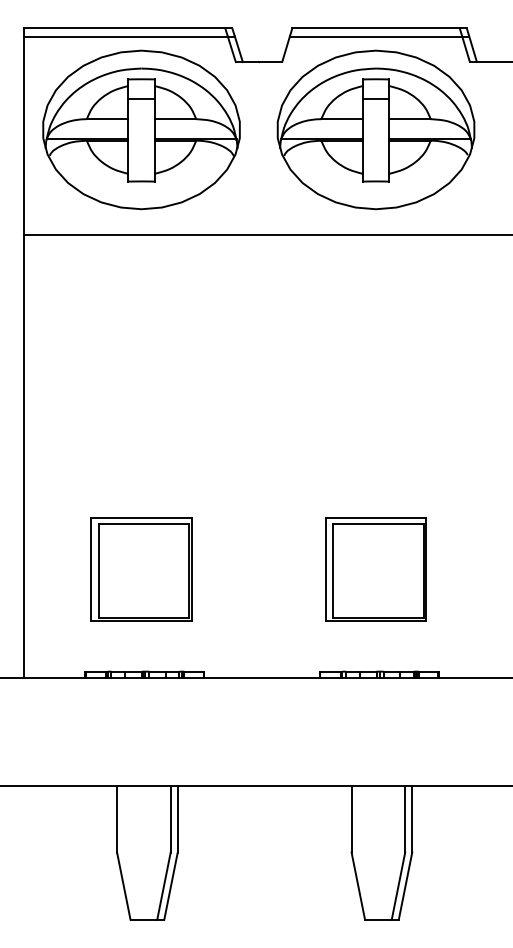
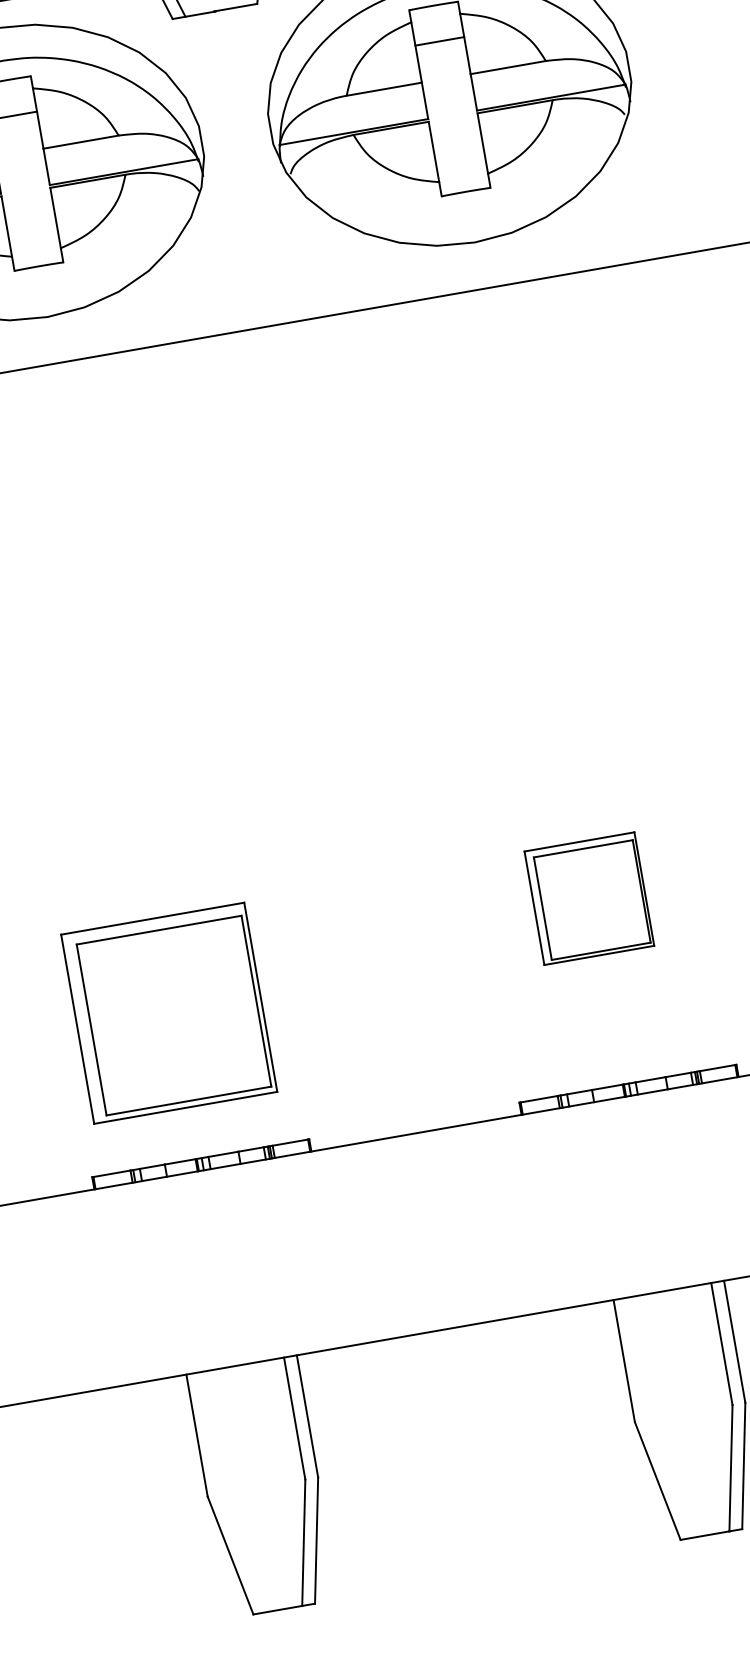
part: (141, 569) -> (169, 1013), moved
part: (375, 569) -> (588, 898), size x0.6

